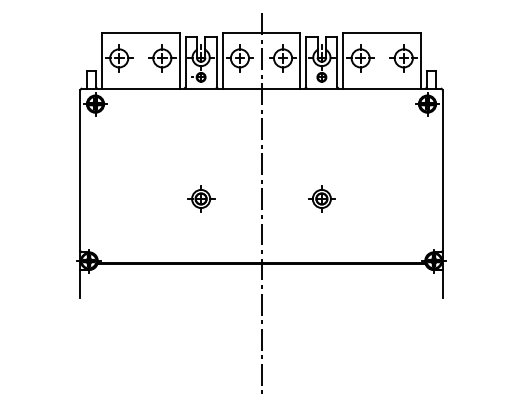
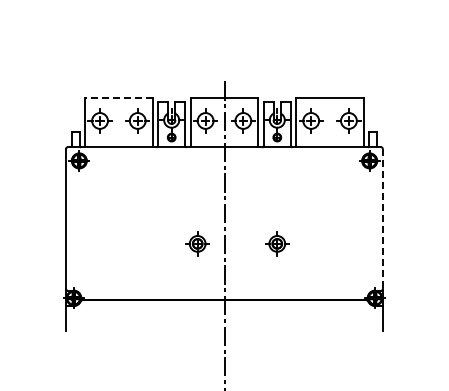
line: (140, 32) -> (118, 98), solid -> dashed
line: (442, 171) -> (382, 219), solid -> dashed
part: (200, 198) -> (197, 243), moved

